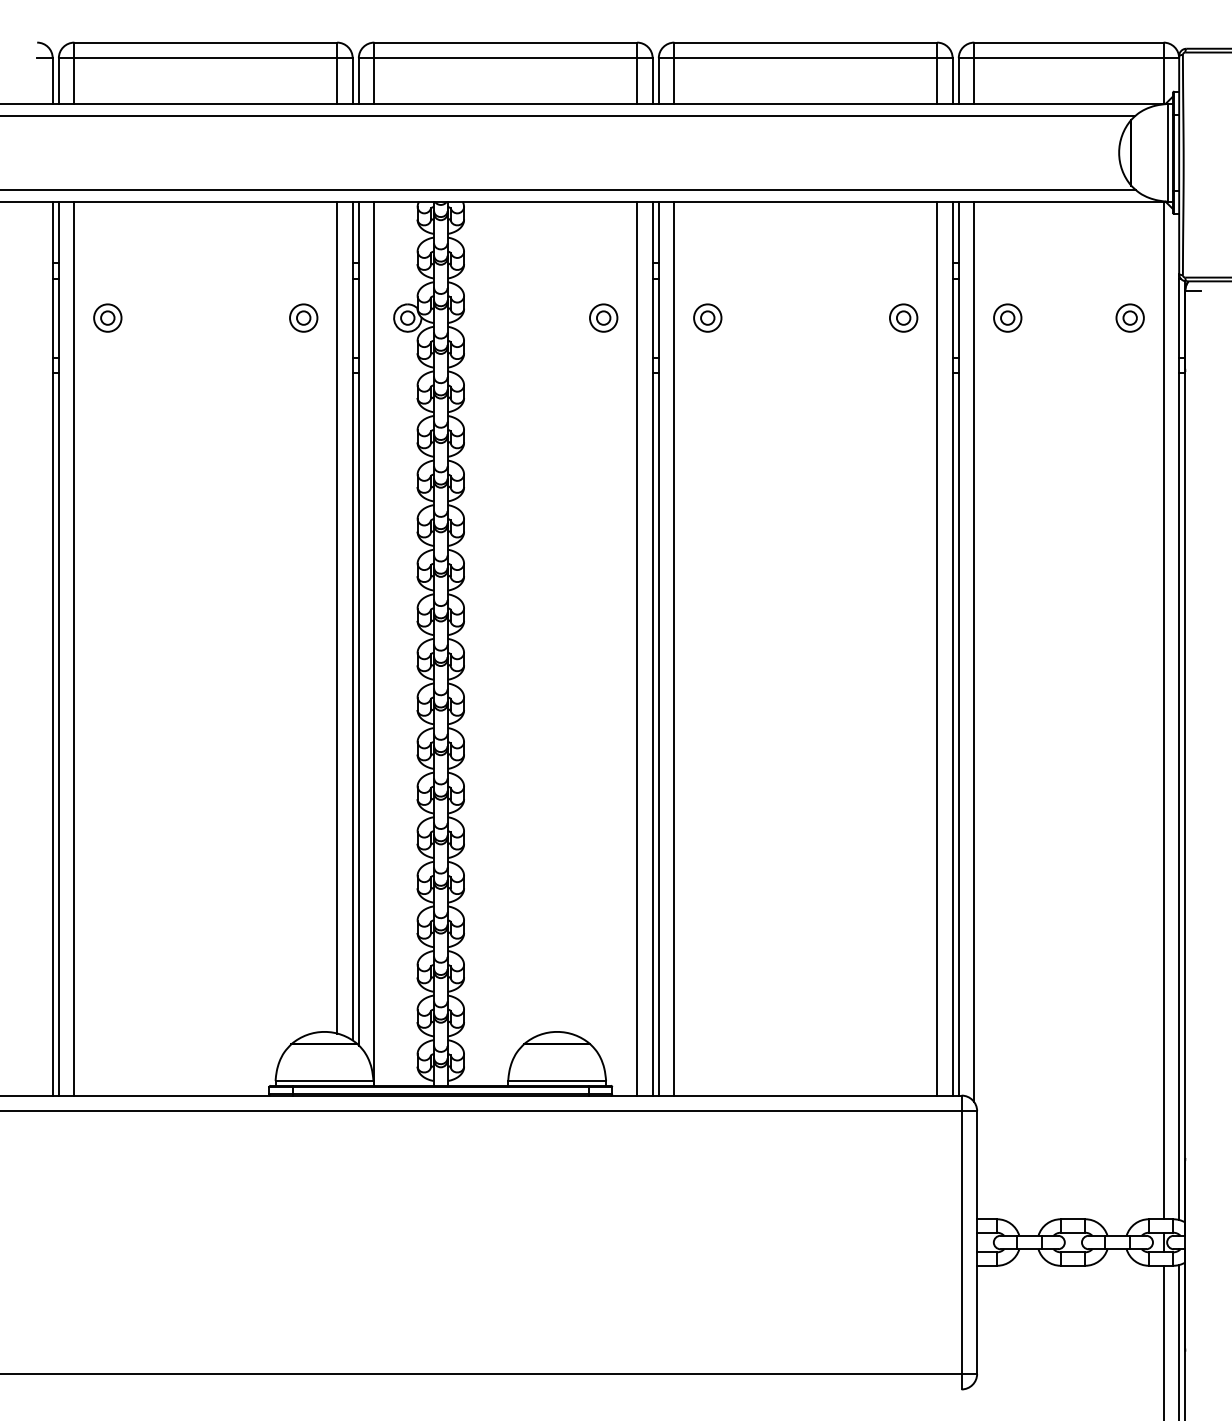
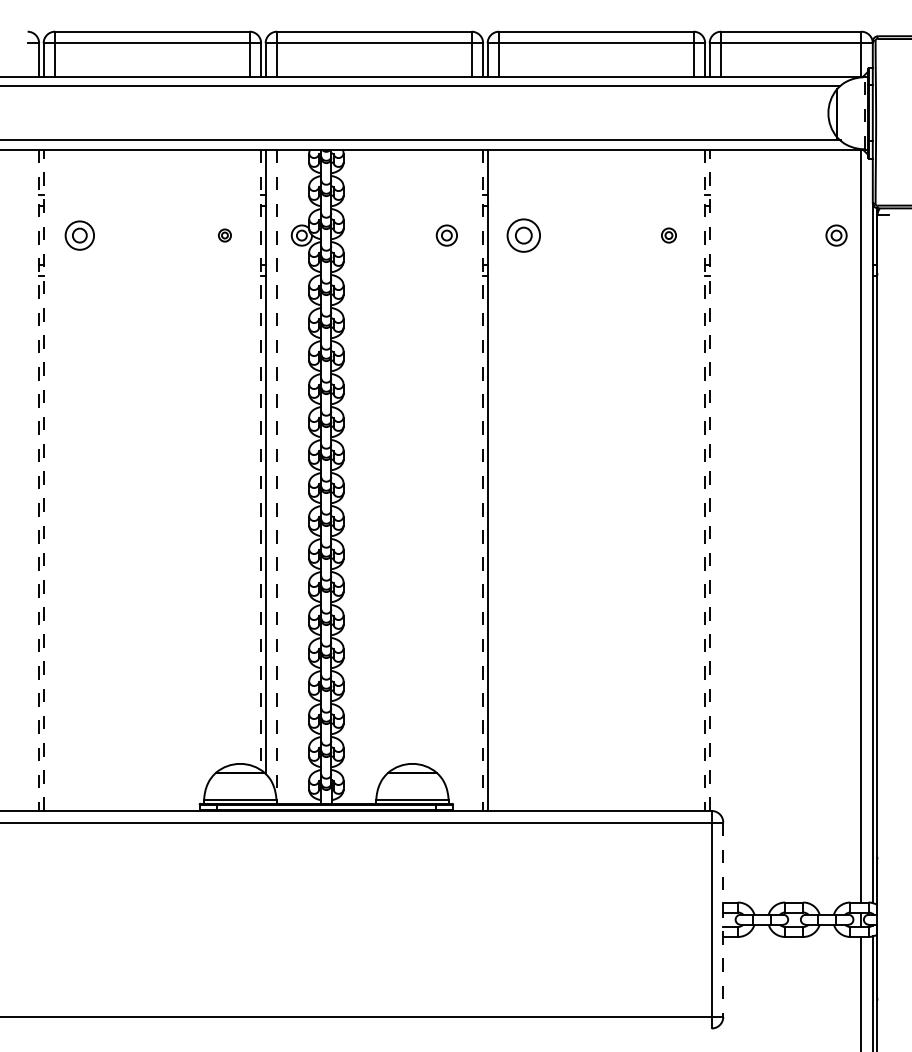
line: (1168, 152) -> (864, 113), solid -> dashed
part: (107, 317) -> (79, 235), size x1.4
part: (303, 317) -> (224, 235), size x0.6
part: (707, 317) -> (523, 235), size x1.6
part: (903, 317) -> (668, 235), size x0.7
part: (1007, 317) -> (745, 235), removed
line: (337, 617) -> (249, 457), removed
line: (352, 621) -> (260, 460), solid -> dashed
line: (374, 644) -> (277, 477), solid -> dashed
line: (52, 648) -> (38, 480), solid -> dashed
line: (58, 648) -> (43, 480), solid -> dashed
line: (74, 648) -> (55, 480), removed
line: (637, 648) -> (471, 480), removed
line: (652, 648) -> (483, 480), solid -> dashed
line: (674, 648) -> (499, 480), removed
line: (937, 648) -> (693, 480), removed
line: (952, 648) -> (705, 480), solid -> dashed
line: (958, 648) -> (709, 480), solid -> dashed
line: (974, 651) -> (721, 482), removed
line: (977, 1243) -> (723, 920), solid -> dashed

